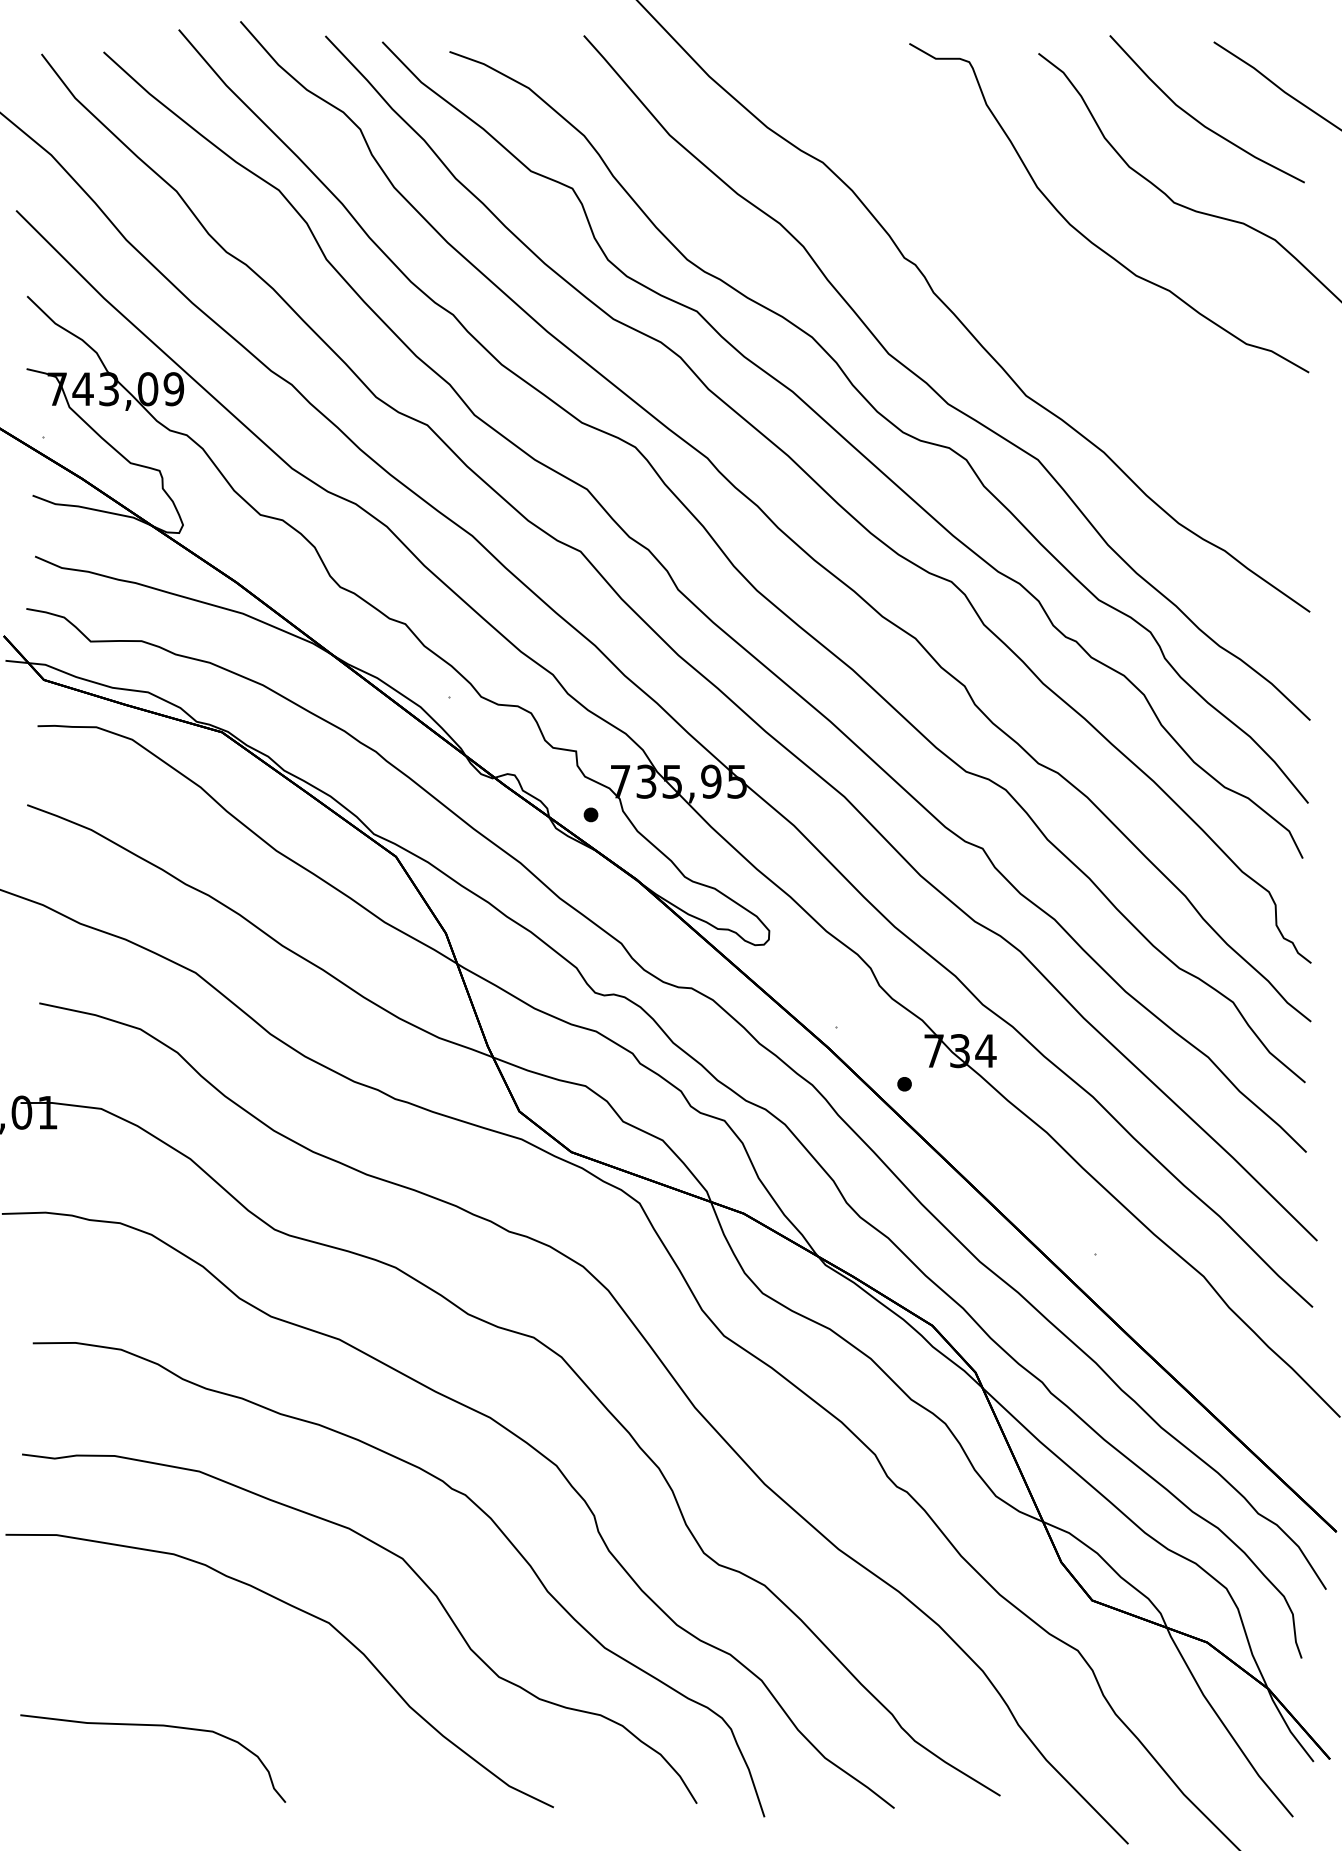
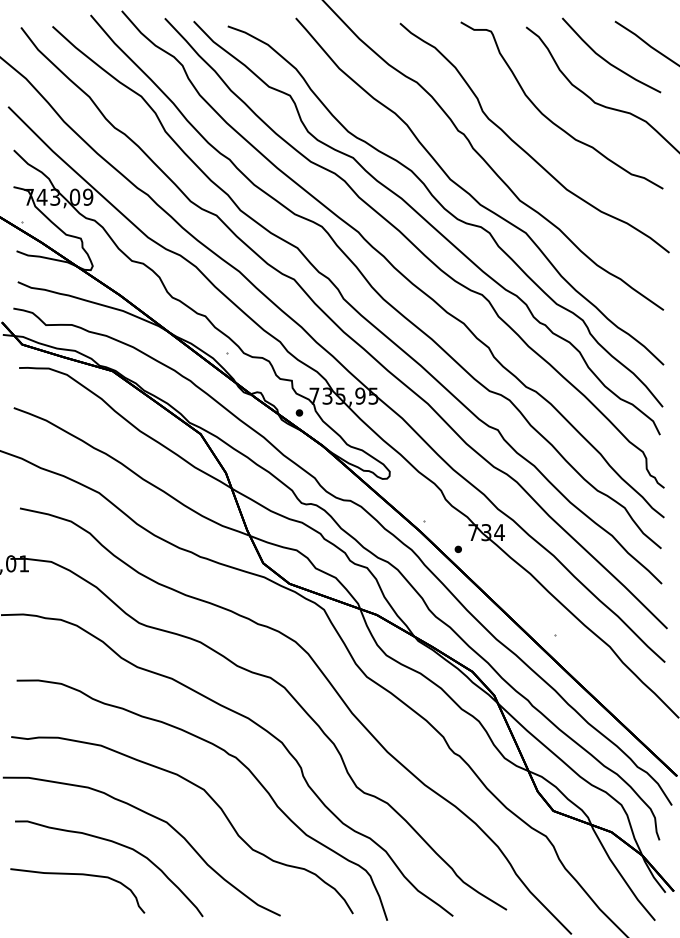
curve: (1033, 292) -> (523, 148), added
curve: (235, 1668) -> (119, 845), added

